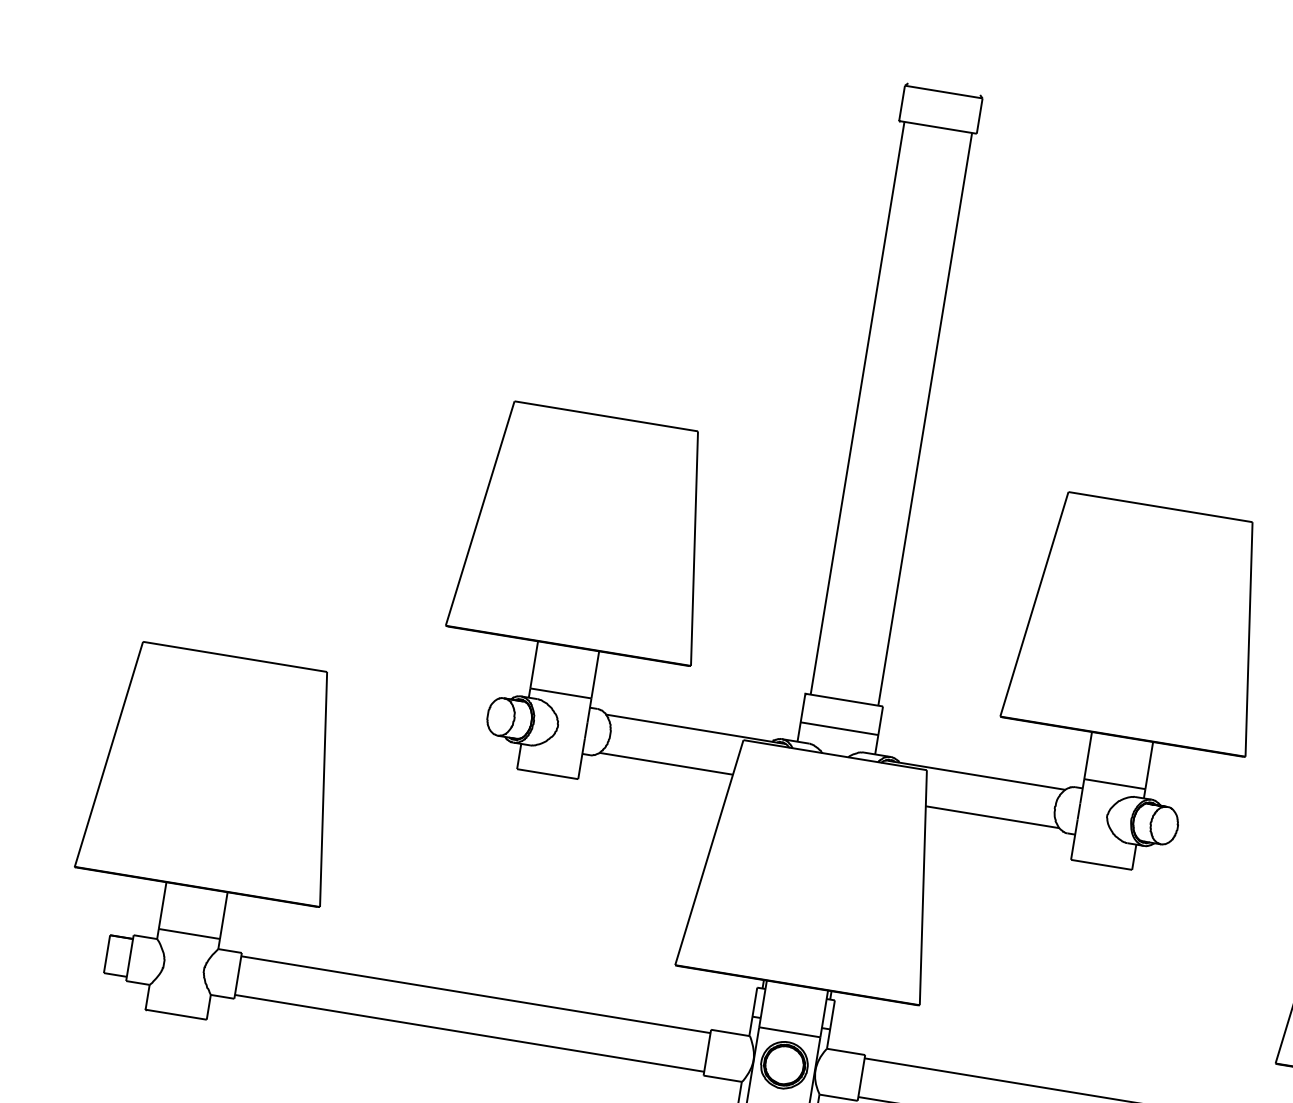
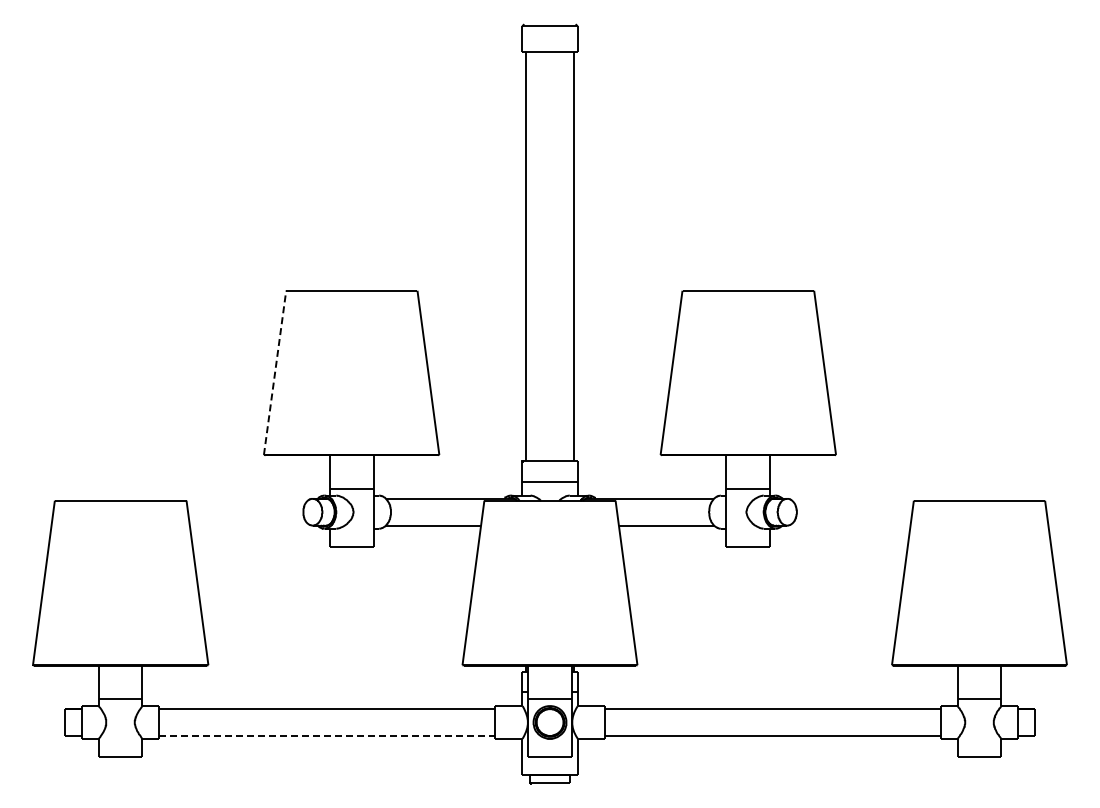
line: (480, 513) -> (275, 372), solid -> dashed
line: (470, 1033) -> (327, 736), solid -> dashed

